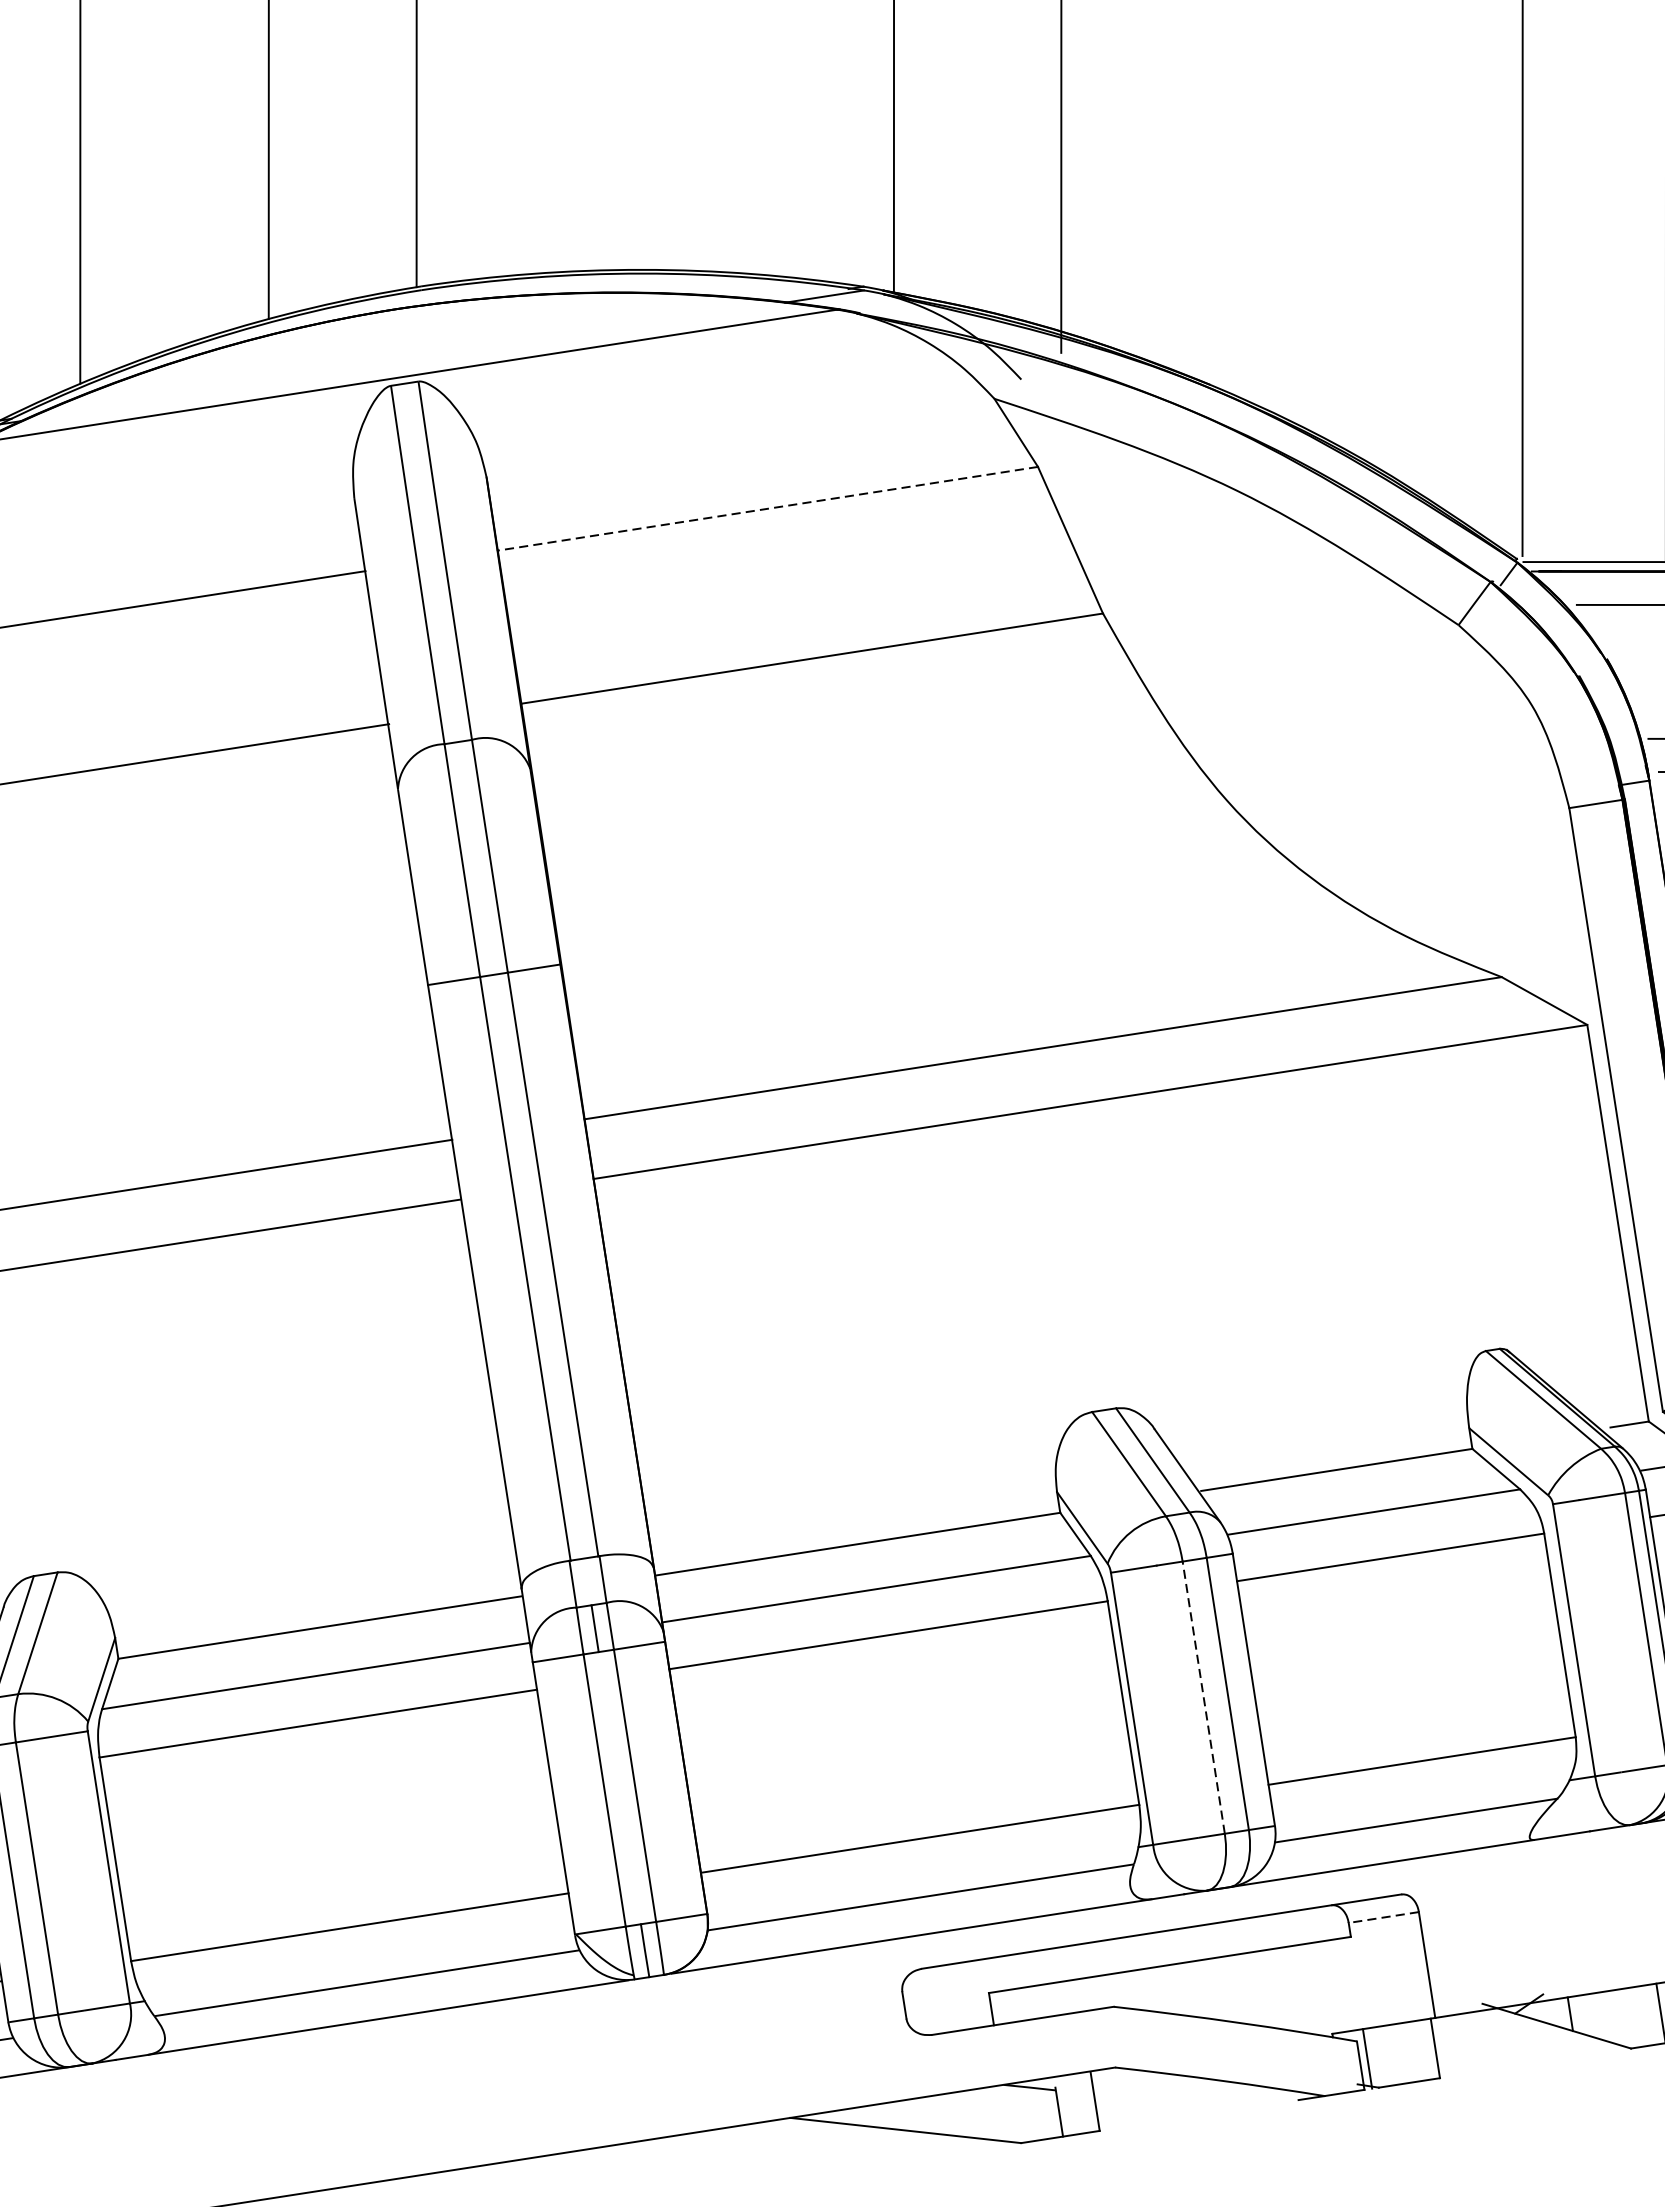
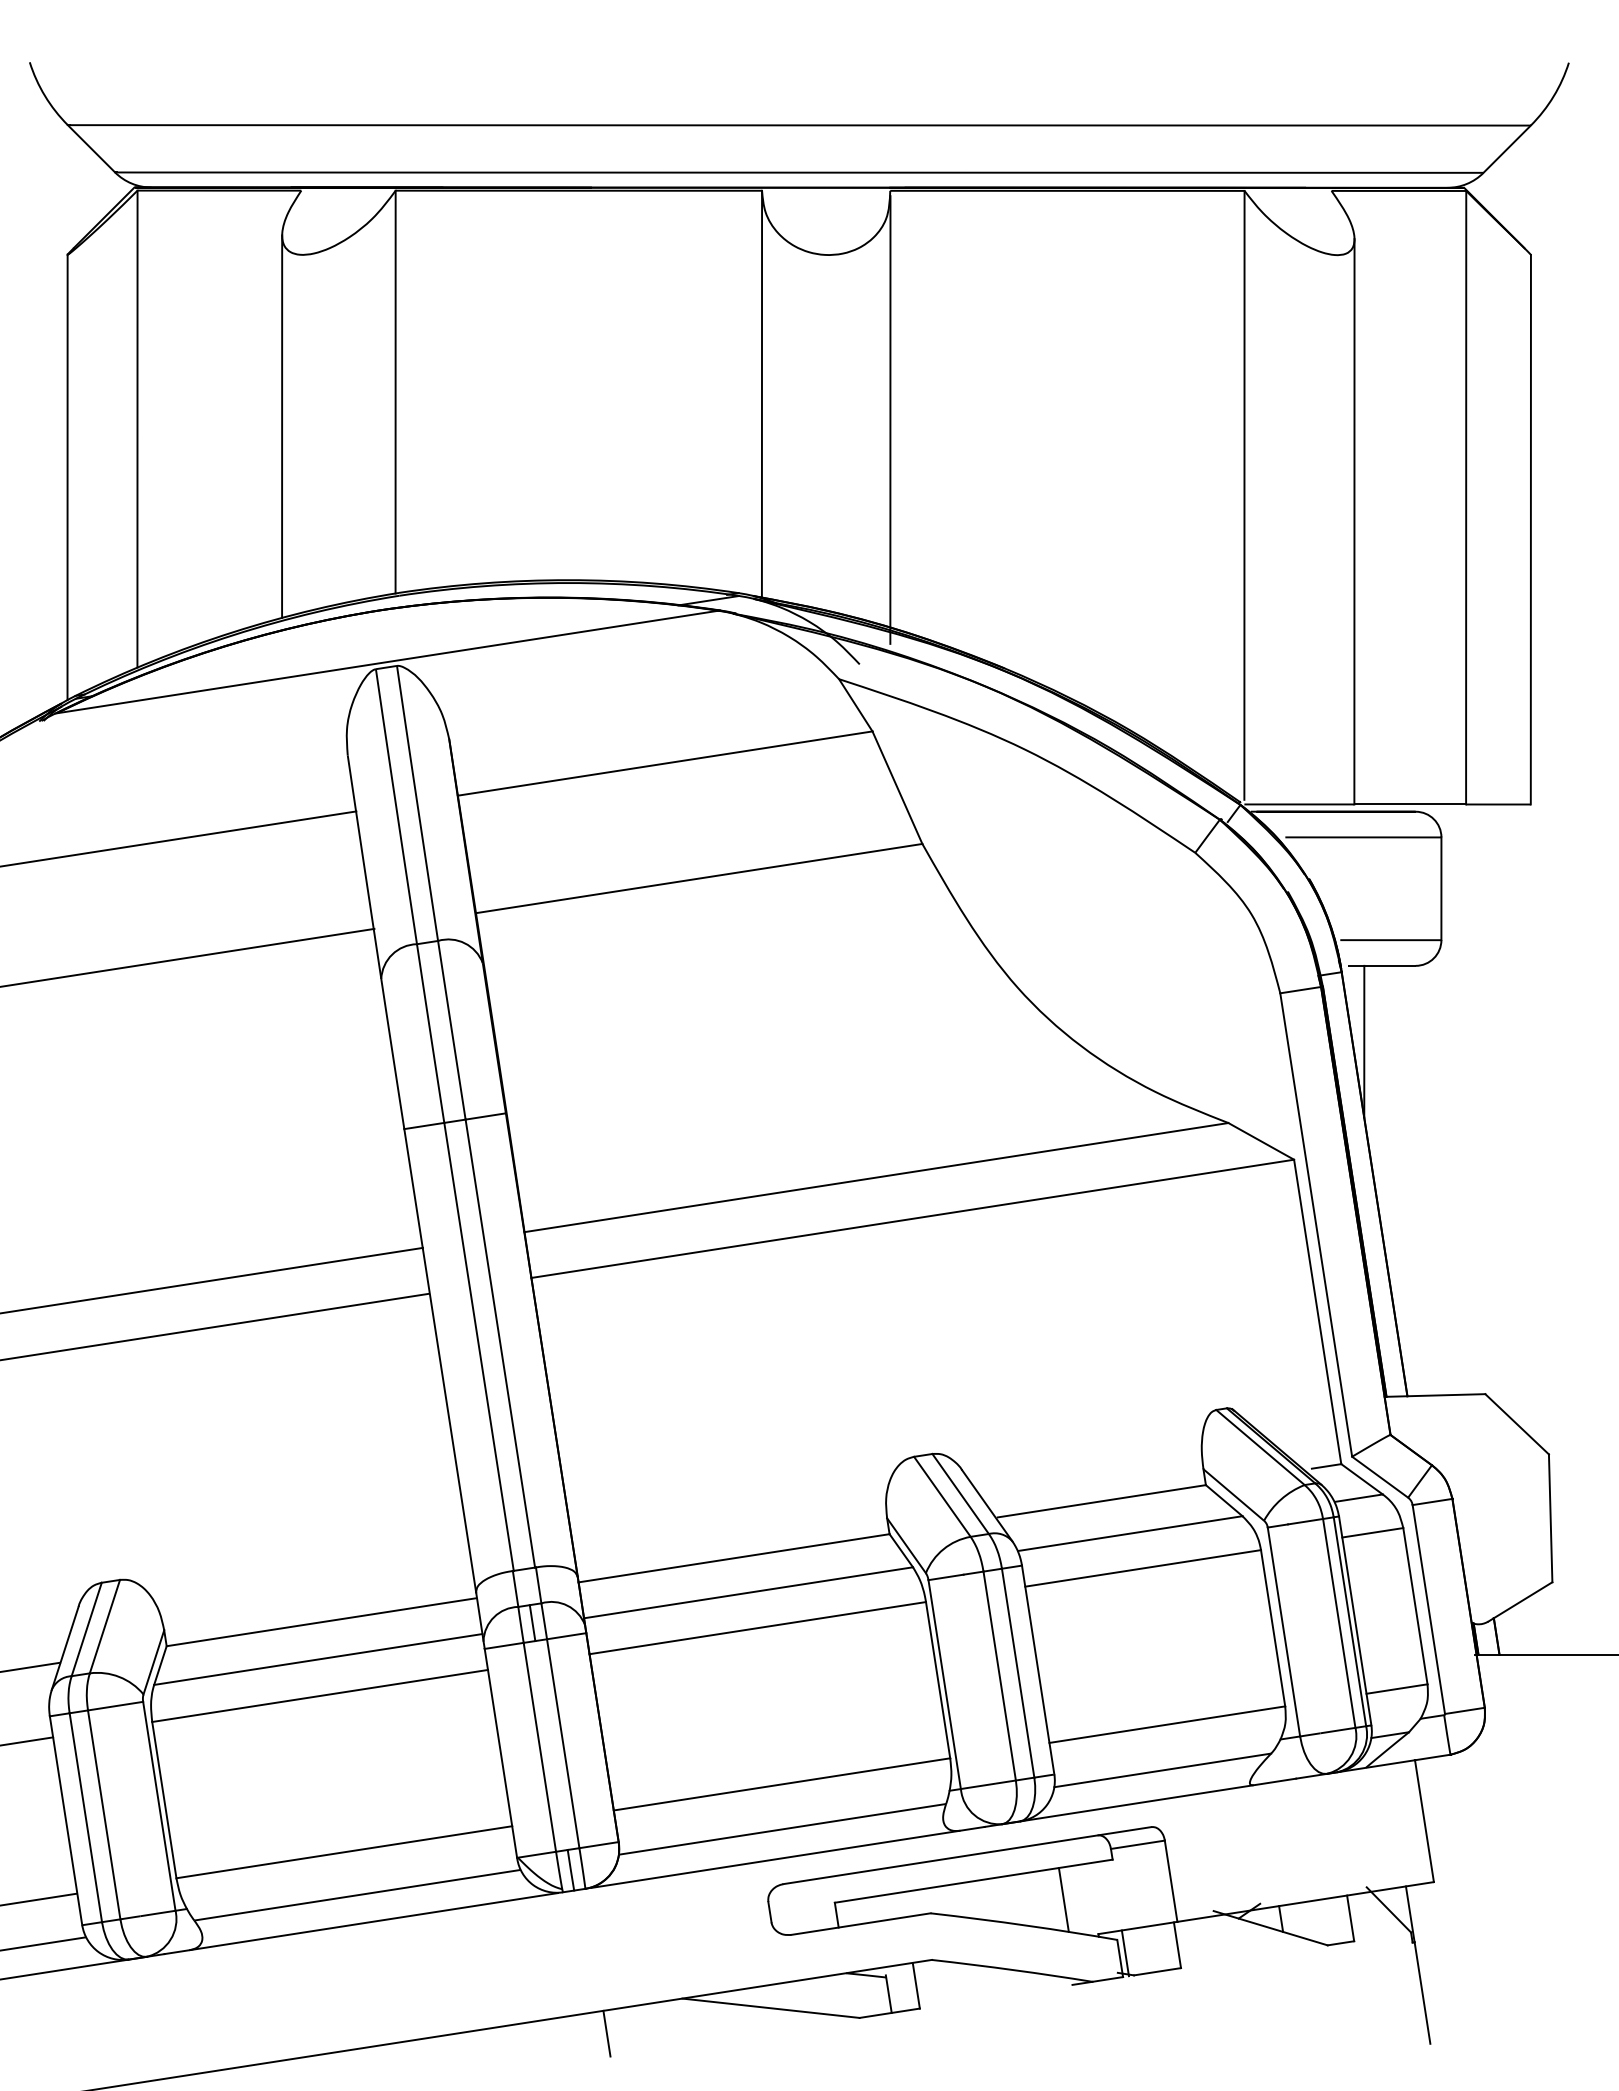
line: (768, 508) -> (665, 763), dashed -> solid
line: (1203, 1698) -> (999, 1676), dashed -> solid
line: (1383, 1917) -> (1137, 1844), dashed -> solid
line: (1286, 1988) -> (1063, 1899), added
line: (691, 2163) -> (606, 2033), added

